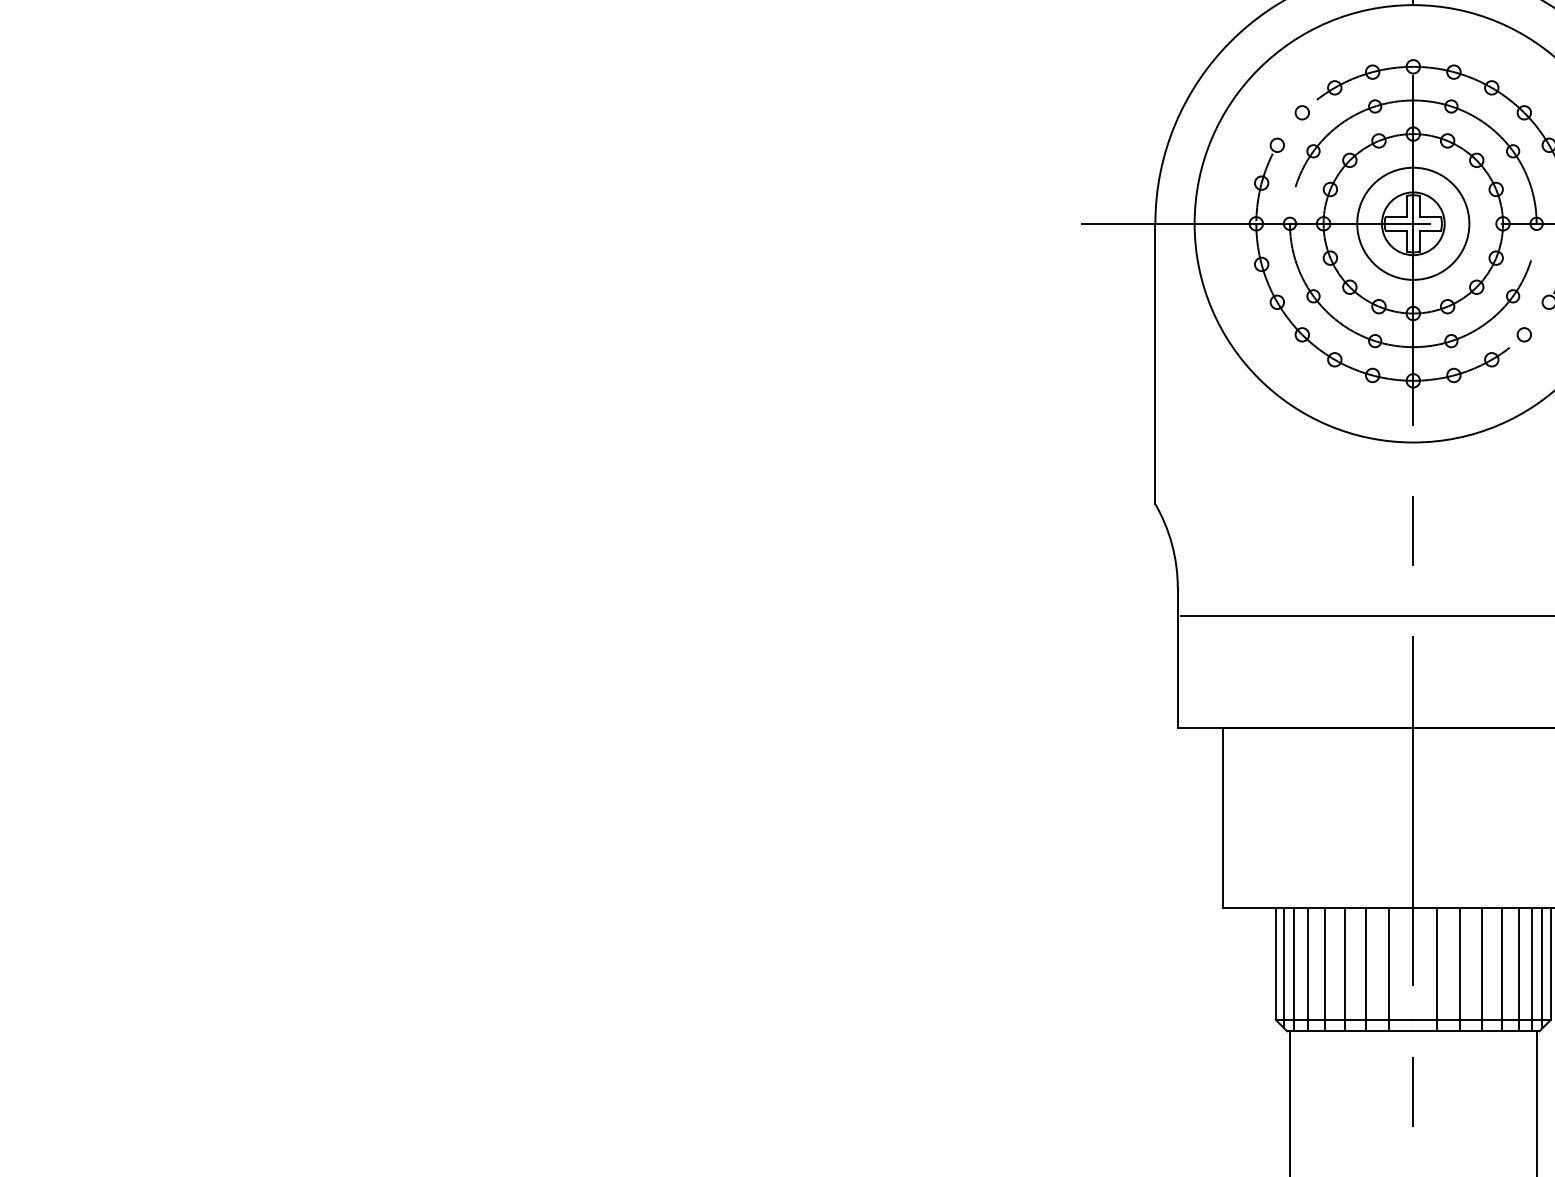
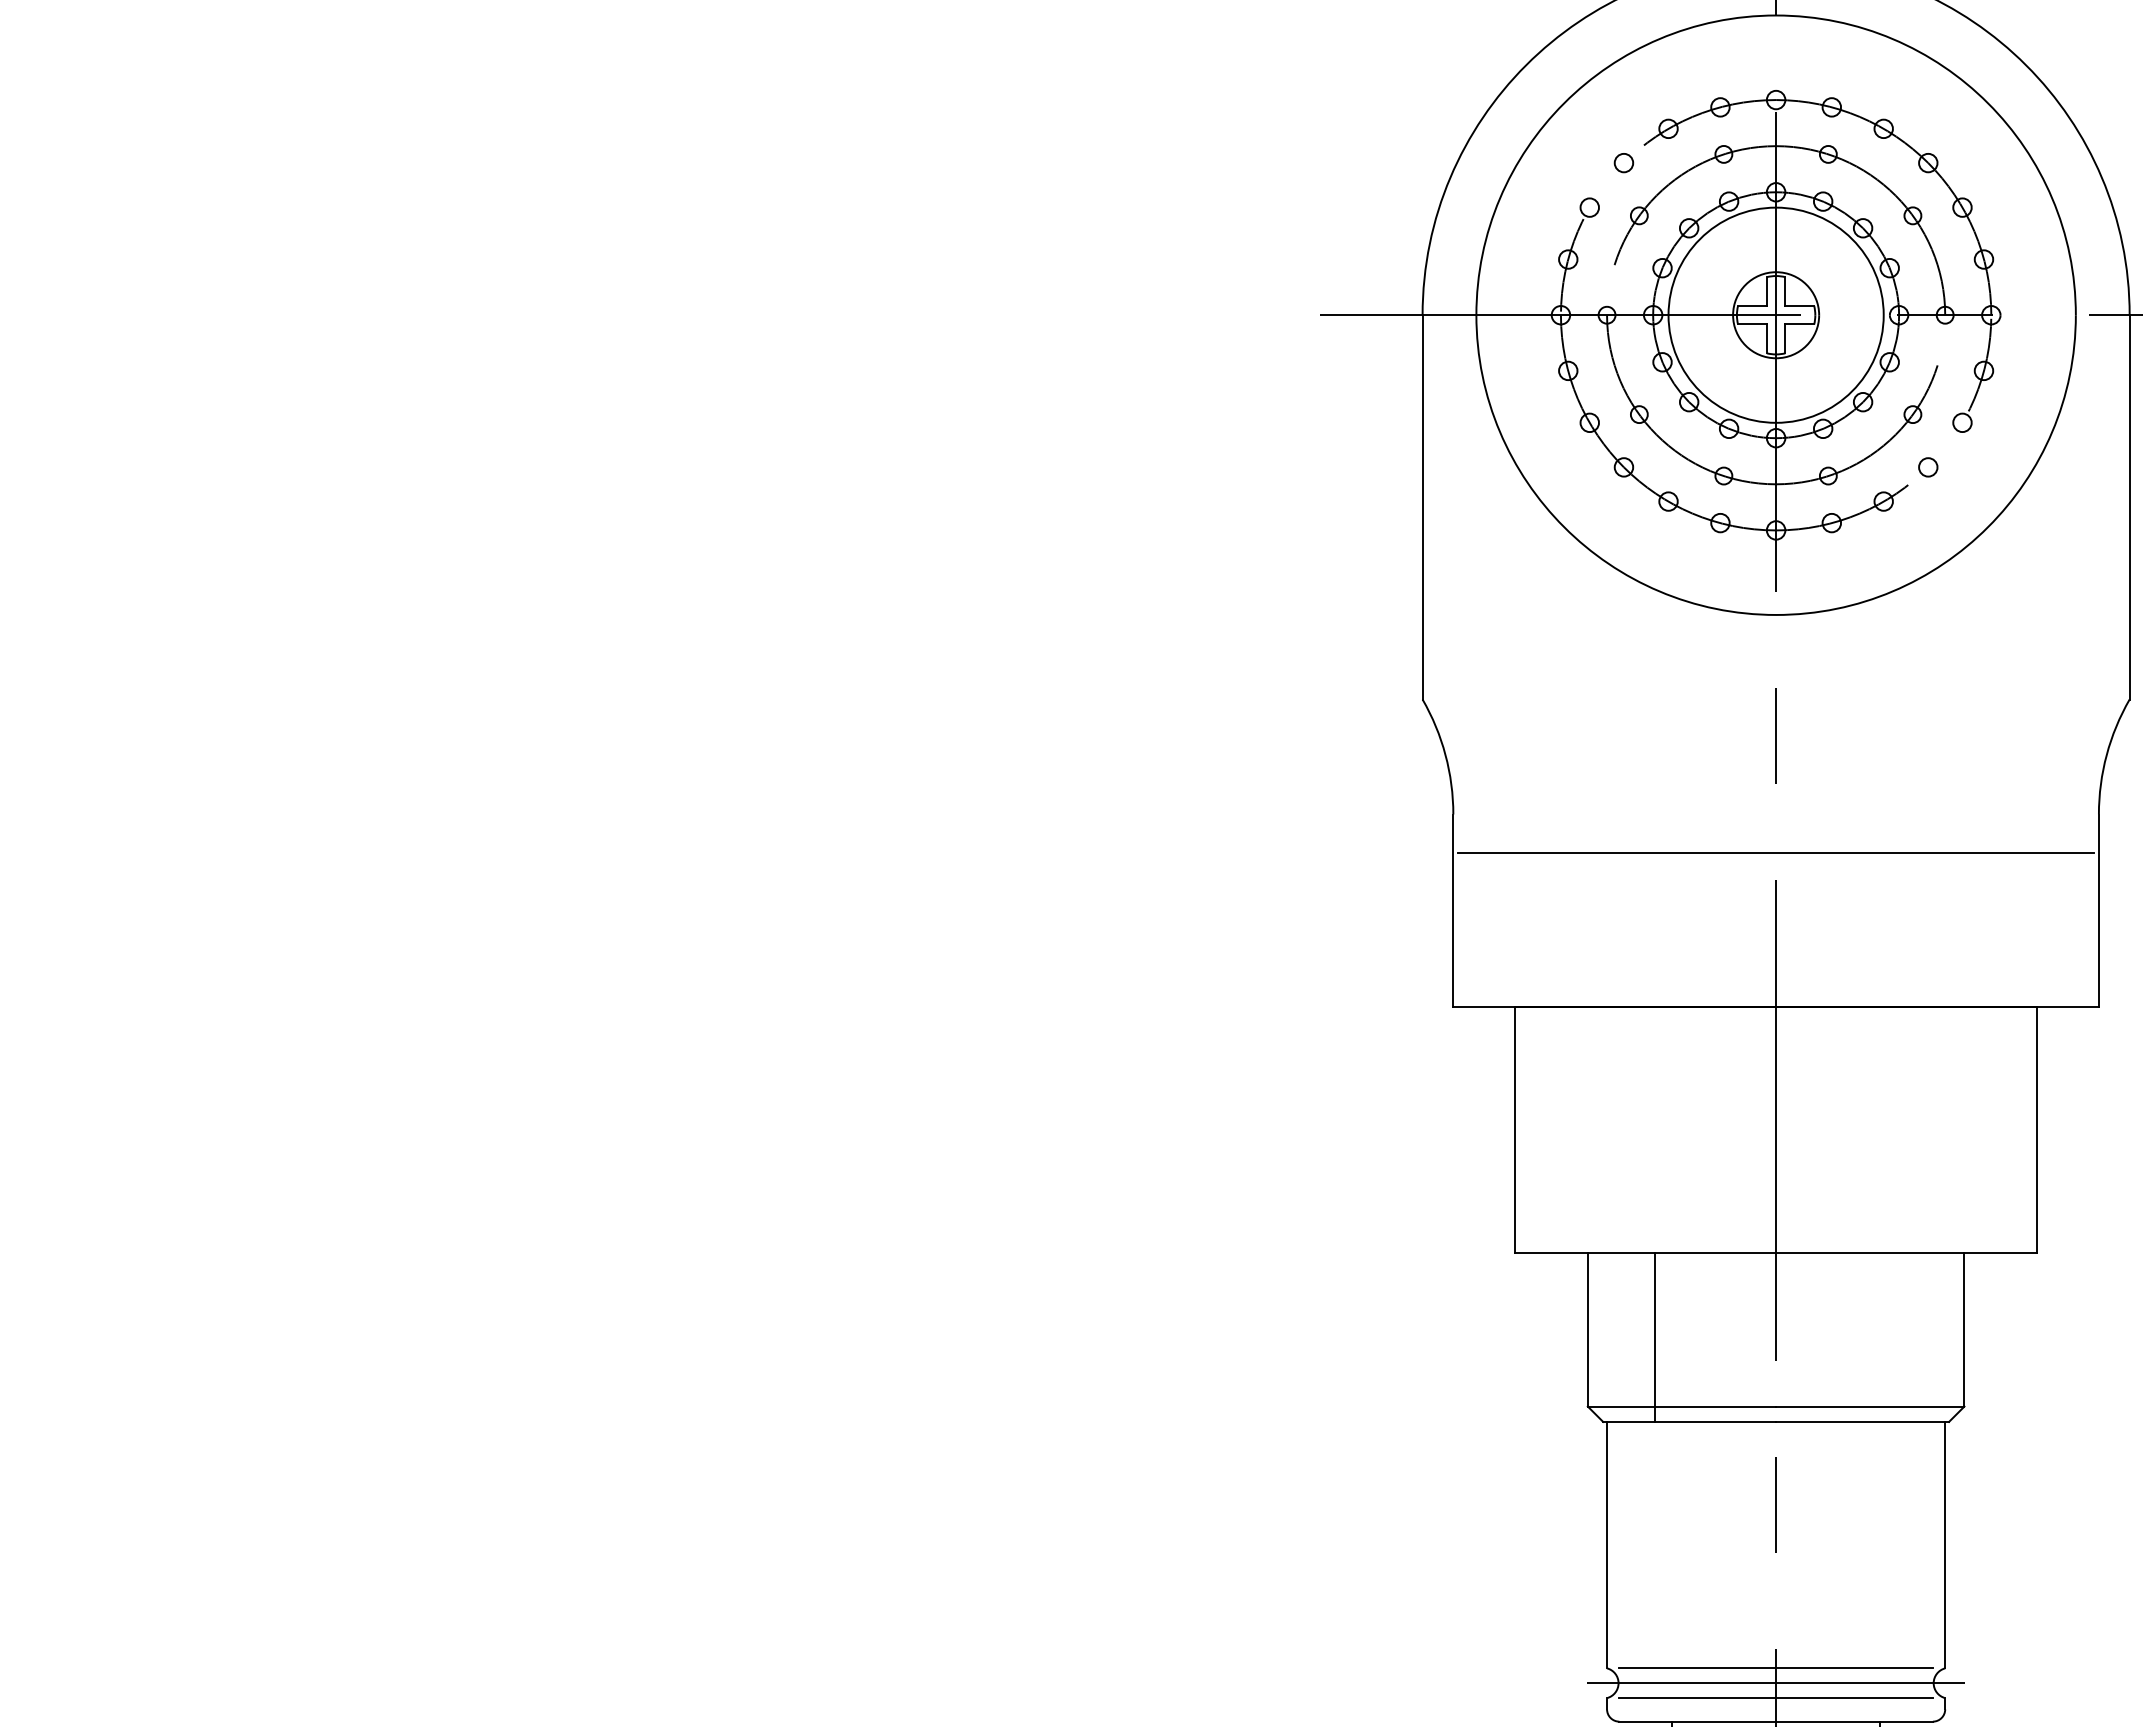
circle: (1412, 224) -> (1775, 315), size x1.4
line: (1284, 967) -> (1599, 1334), removed
line: (1542, 967) -> (1953, 1334), removed
line: (1294, 968) -> (1613, 1336), removed
line: (1307, 968) -> (1631, 1336), removed
line: (1344, 968) -> (1681, 1336), removed
line: (1366, 968) -> (1711, 1336), removed
line: (1389, 968) -> (1743, 1336), removed
line: (1436, 968) -> (1808, 1336), removed
line: (1460, 968) -> (1840, 1336), removed
line: (1482, 968) -> (1870, 1336), removed
line: (1501, 968) -> (1897, 1336), removed
line: (1518, 968) -> (1920, 1336), removed
line: (1532, 968) -> (1939, 1336), removed

